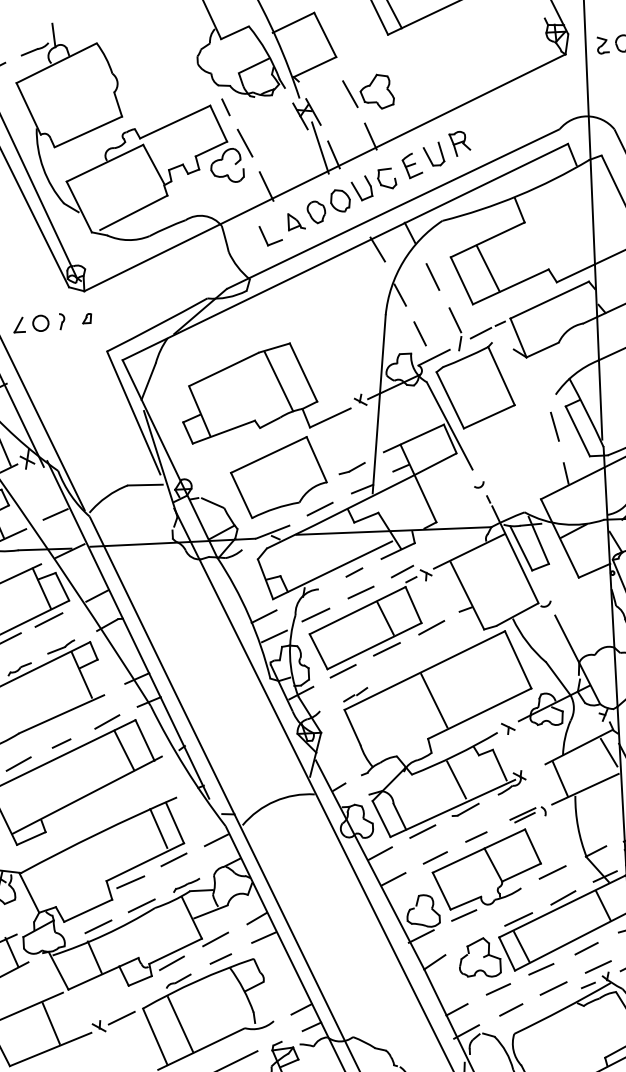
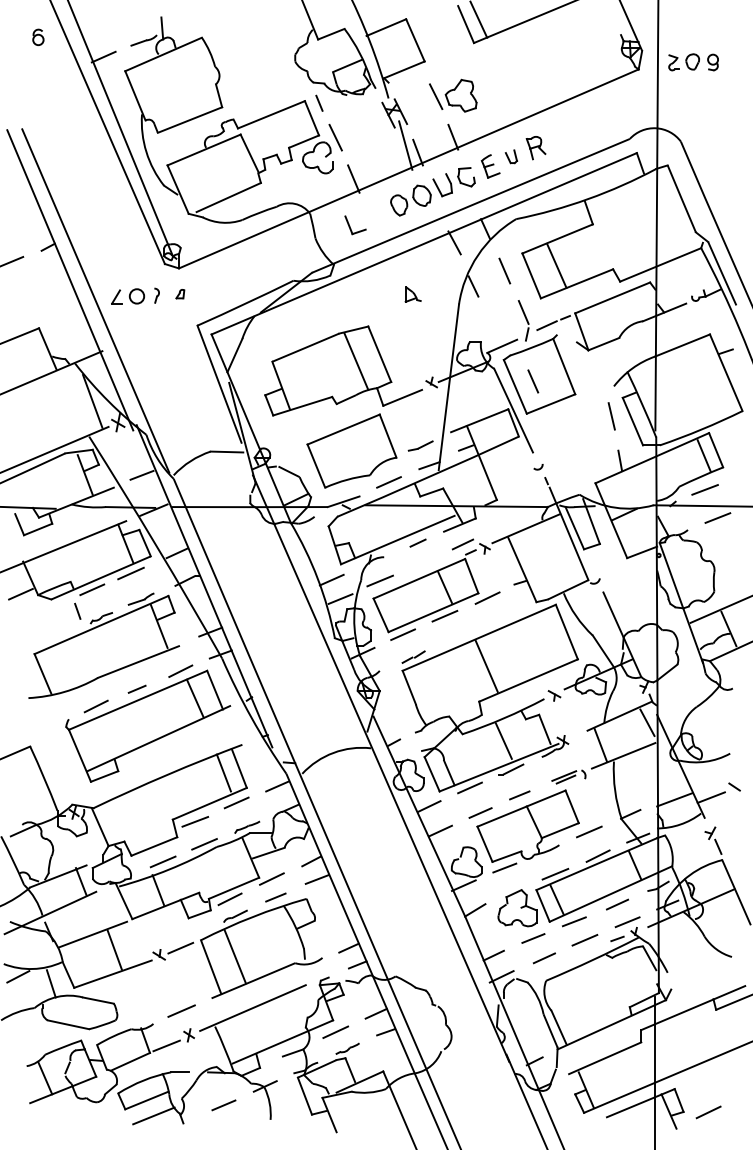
part: (434, 154) -> (511, 156), size x0.6
part: (295, 222) -> (412, 294), moved
line: (420, 333) -> (533, 381), moved
line: (361, 591) -> (423, 561), removed

